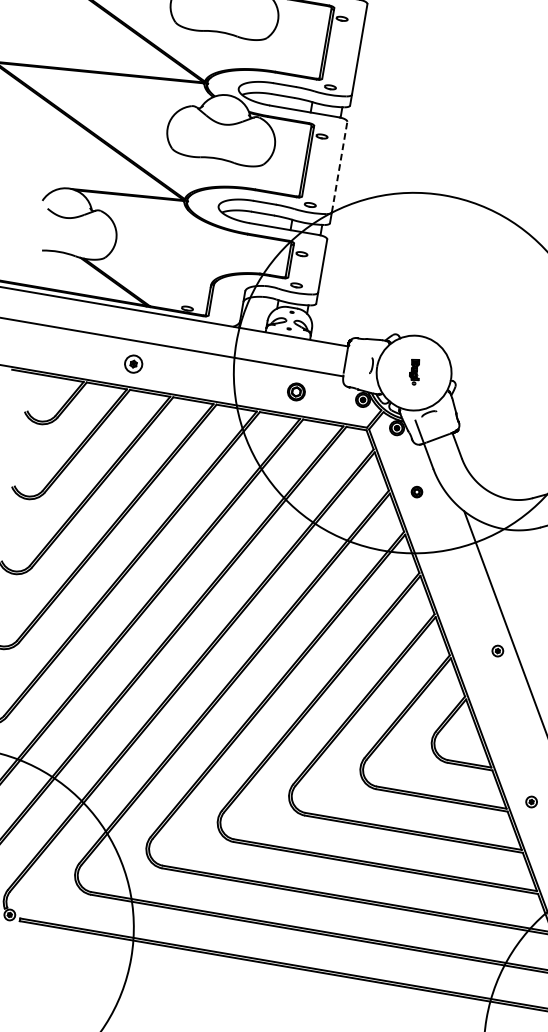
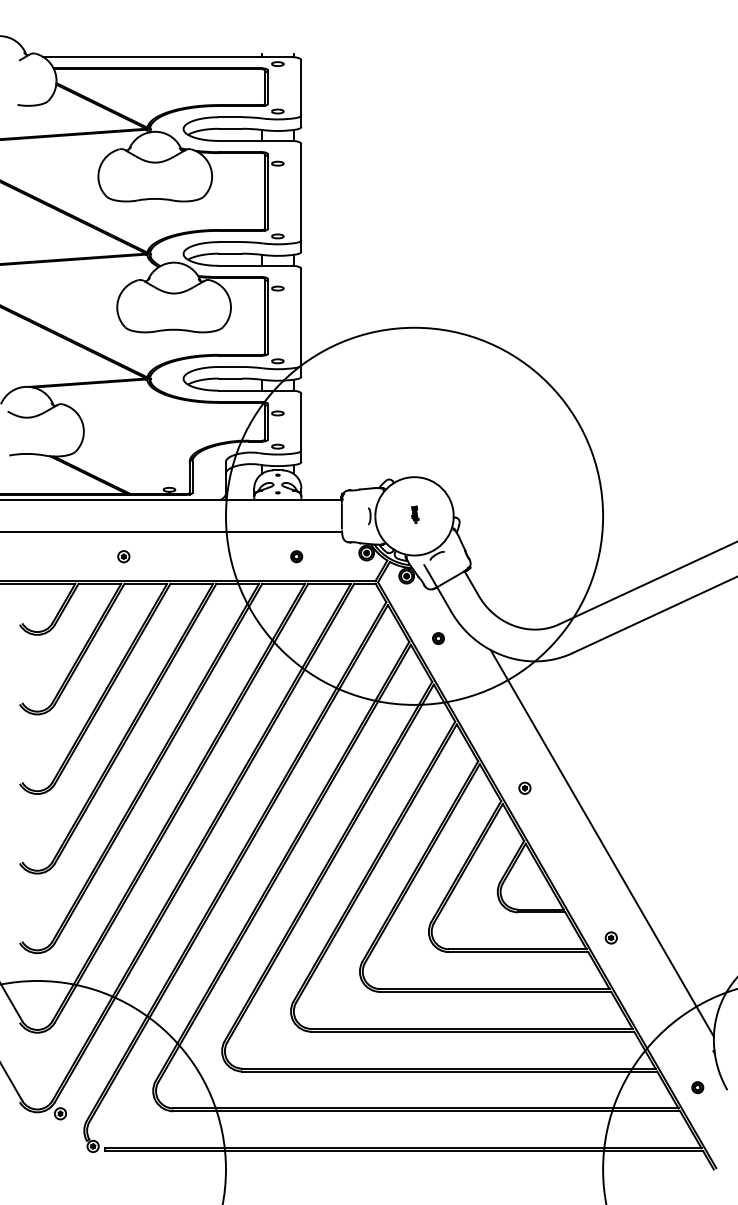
line: (339, 166) -> (301, 316), dashed -> solid
part: (133, 364) -> (123, 556), size x0.62
part: (415, 371) -> (415, 514), size x0.62
part: (296, 391) -> (296, 556), size x0.62
part: (497, 650) -> (524, 787), moved

